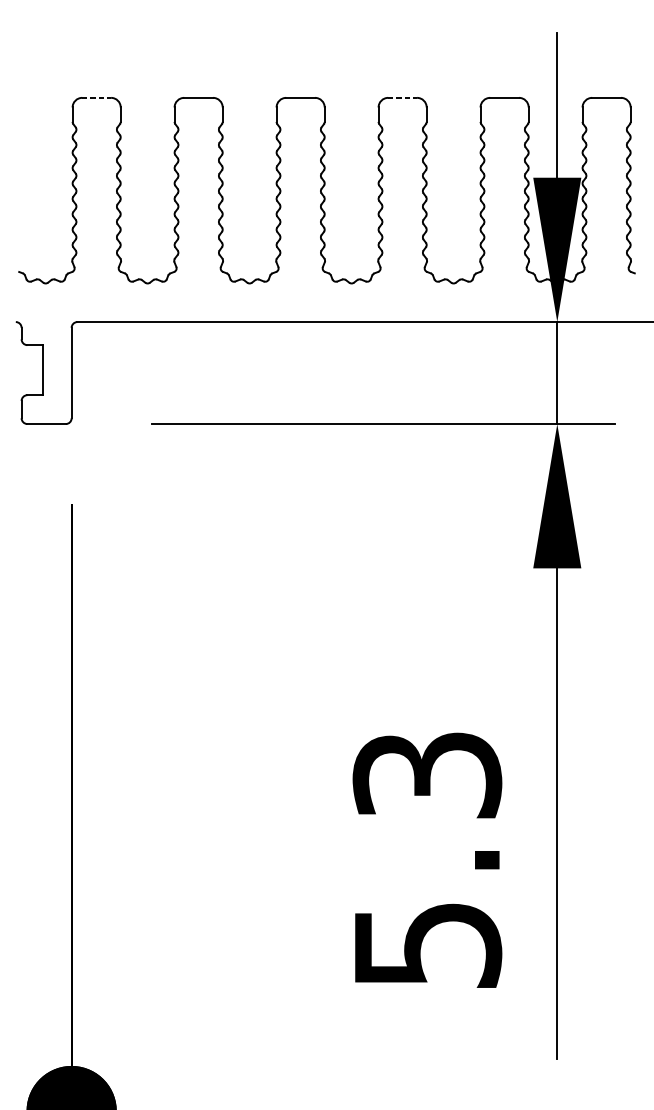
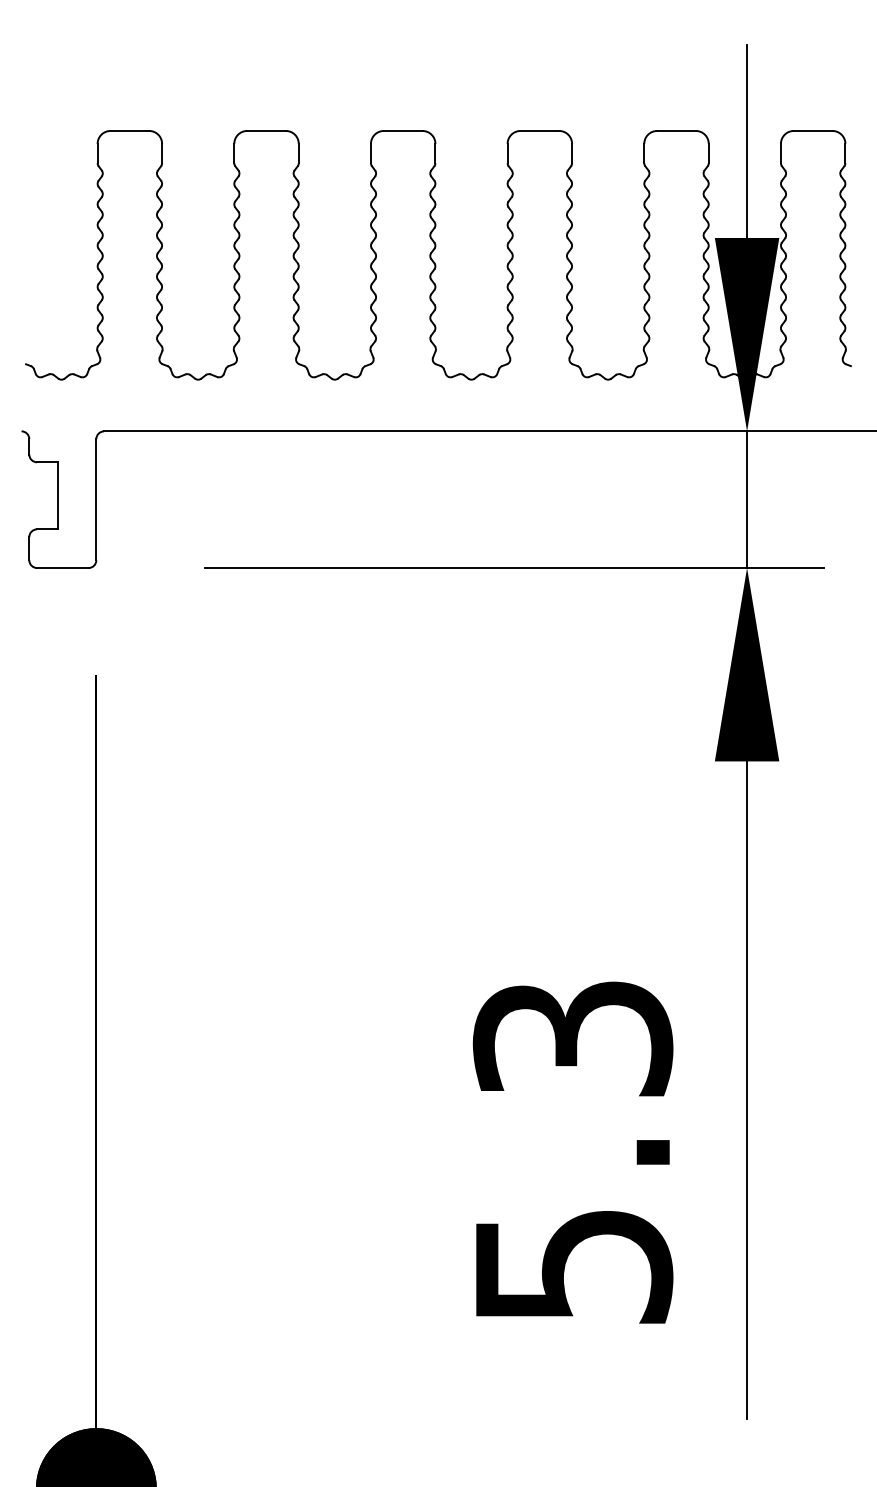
line: (97, 97) -> (130, 130), dashed -> solid
line: (403, 97) -> (540, 130), dashed -> solid

